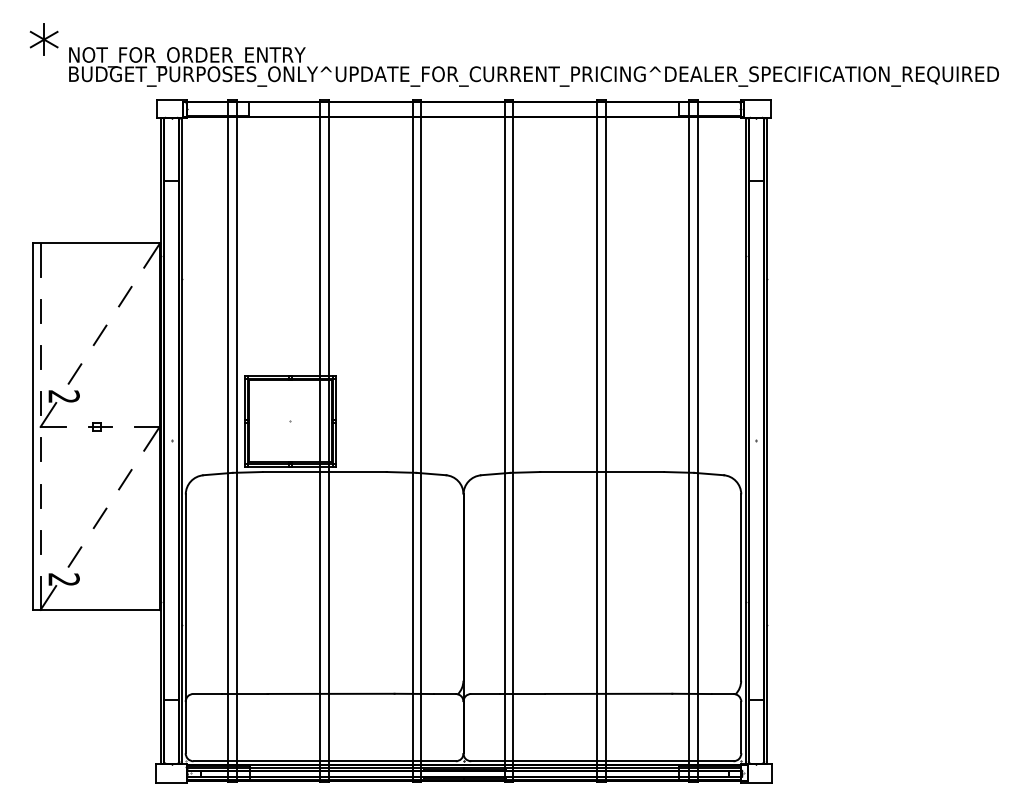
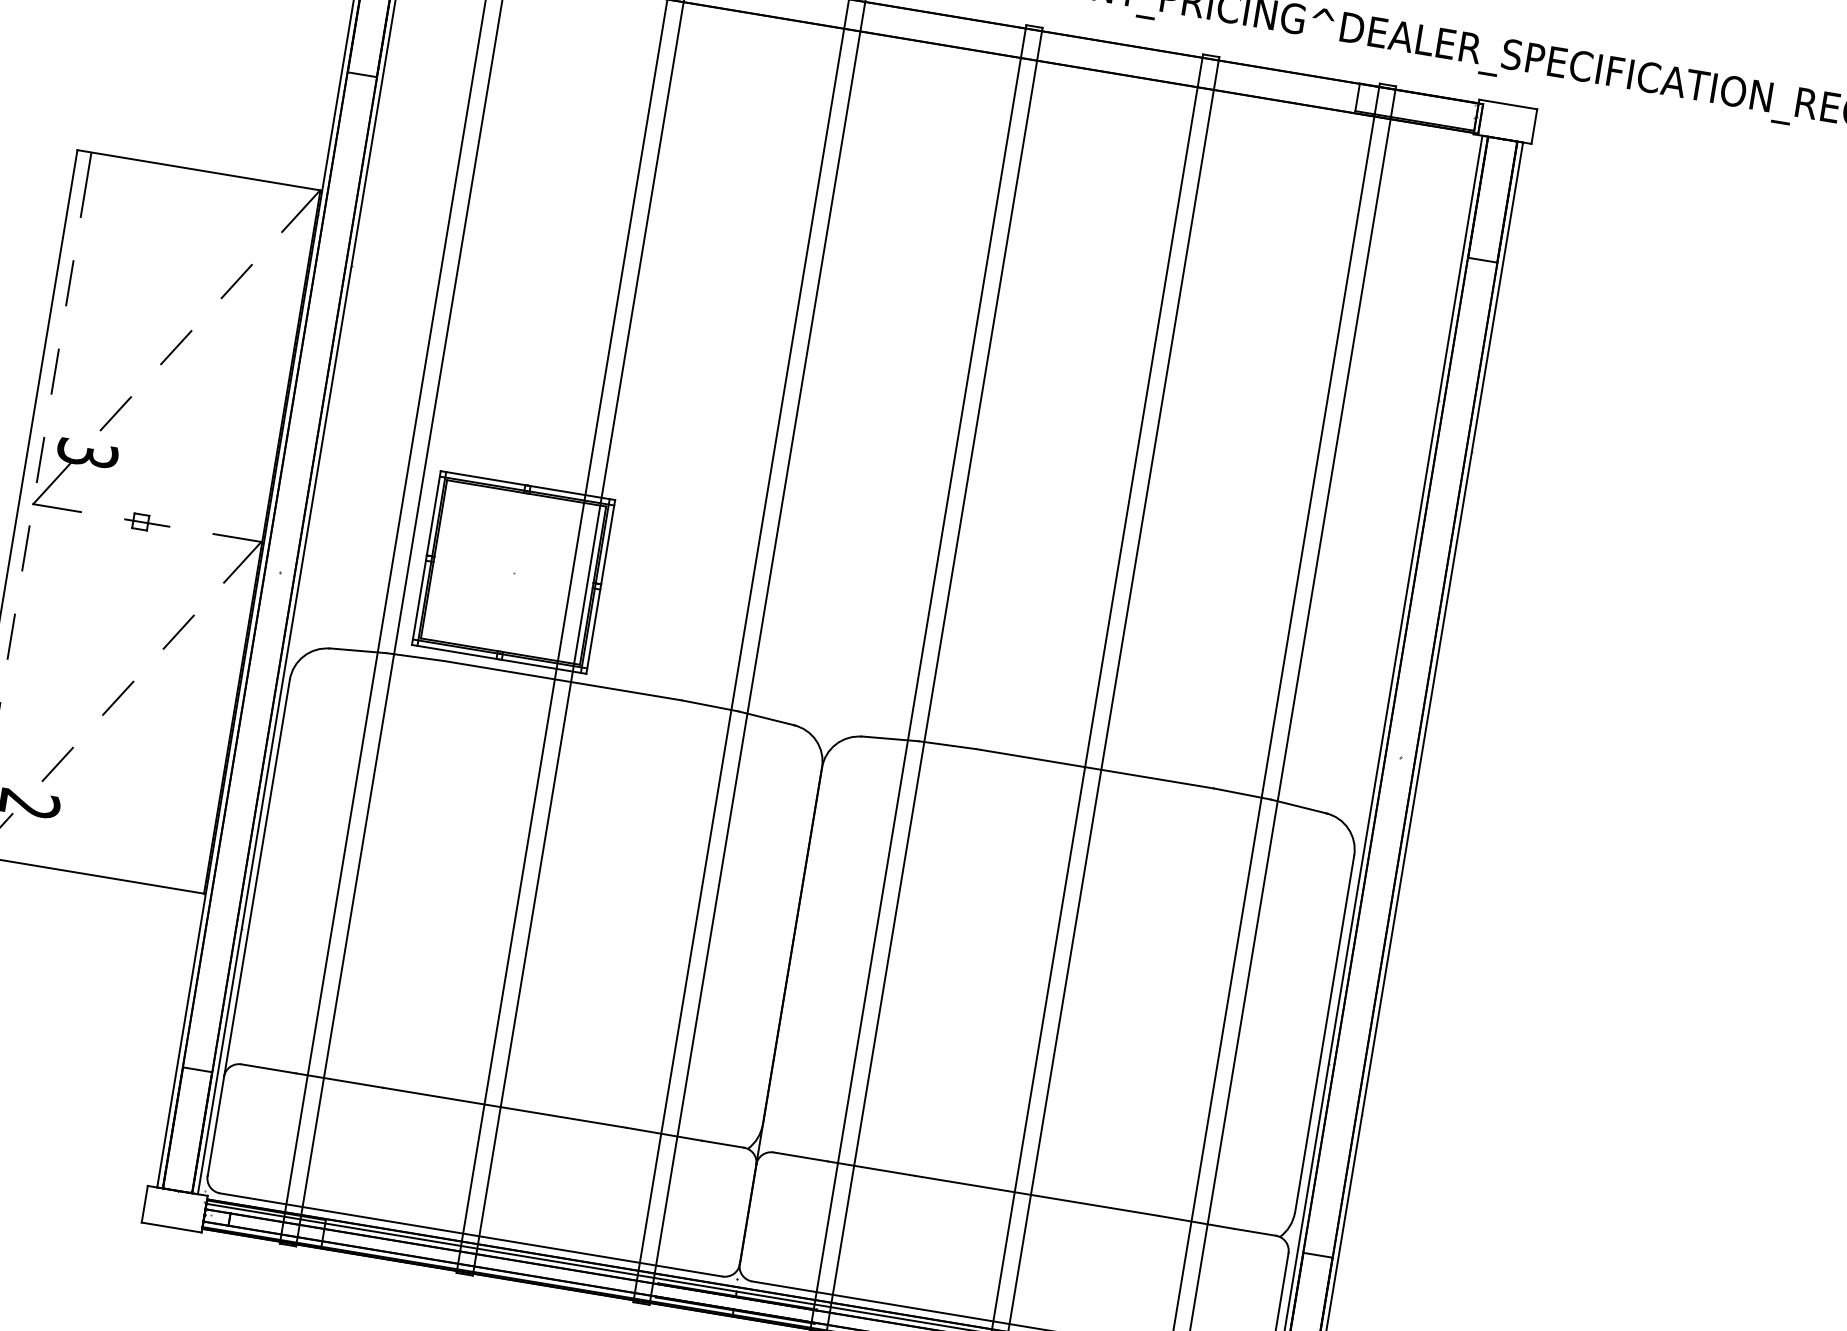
text: (63, 396) -> (86, 453), 2 -> 3

